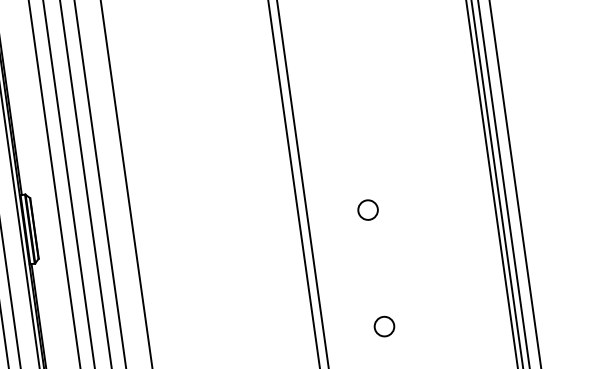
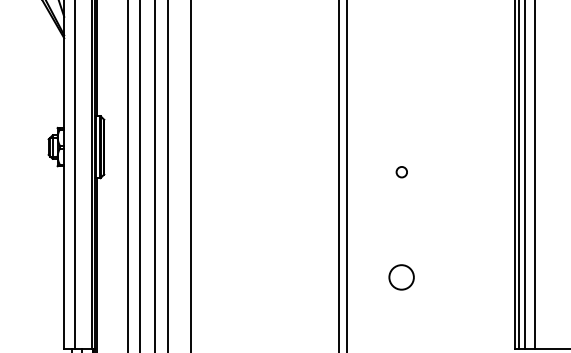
circle: (367, 209) -> (401, 171), size x0.6
circle: (384, 326) -> (401, 277), size x1.4

